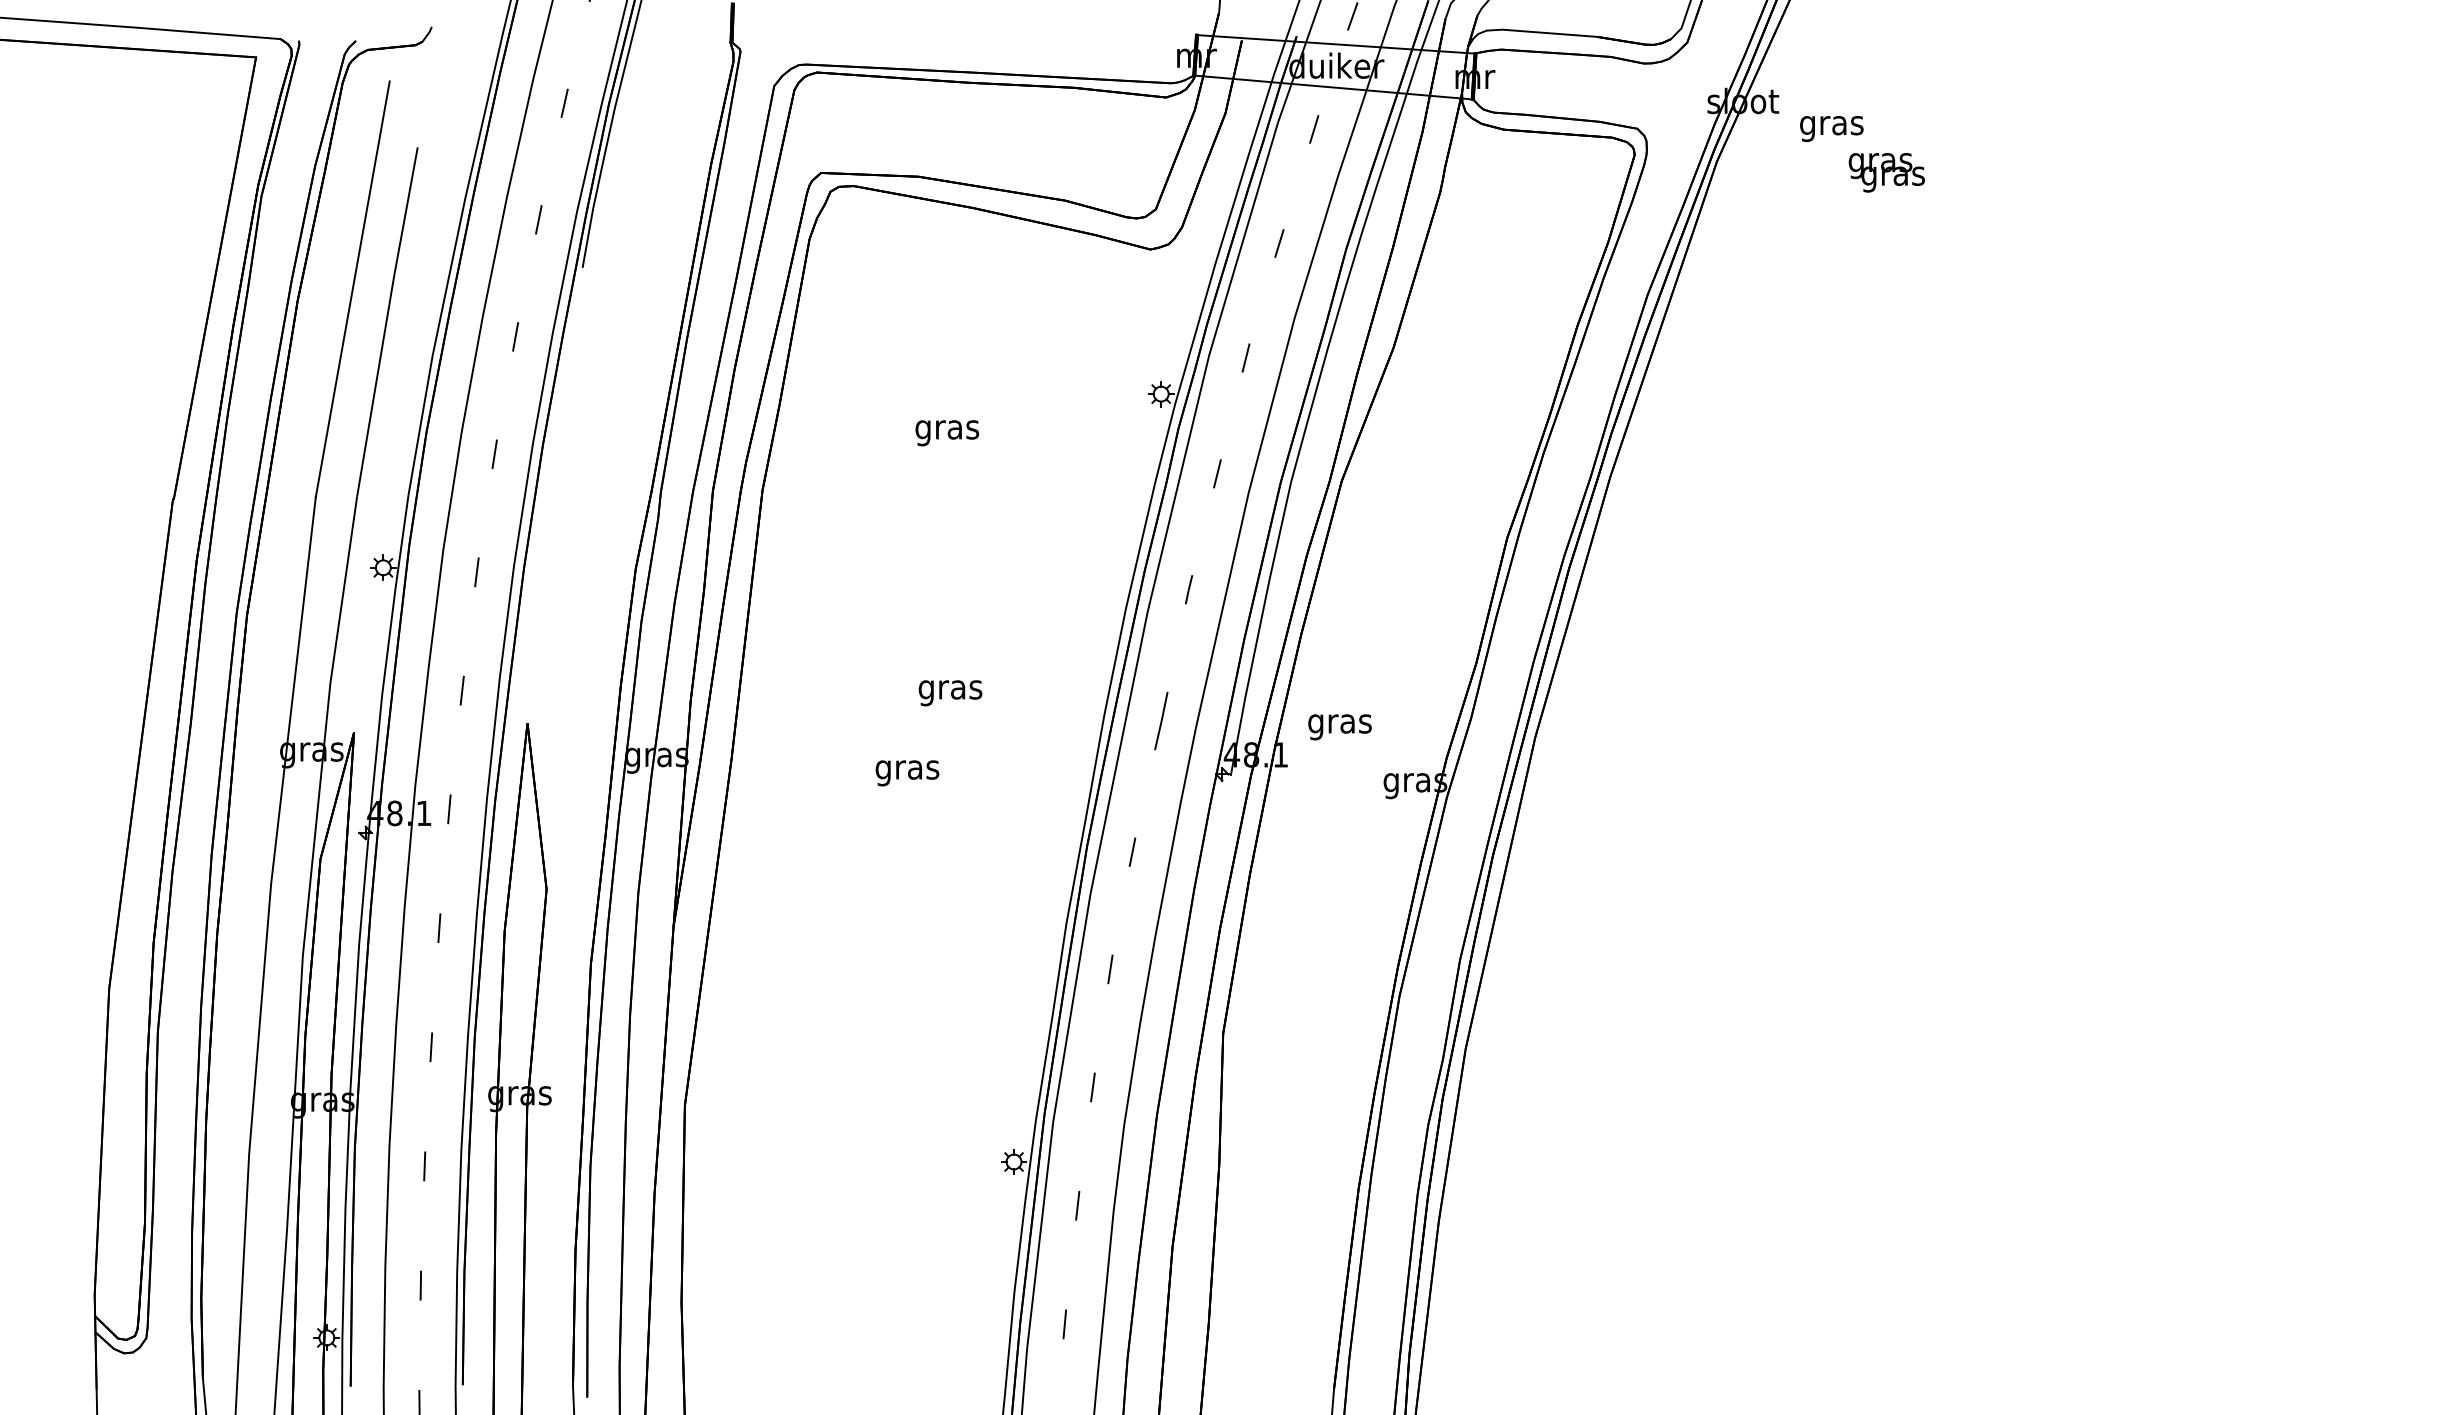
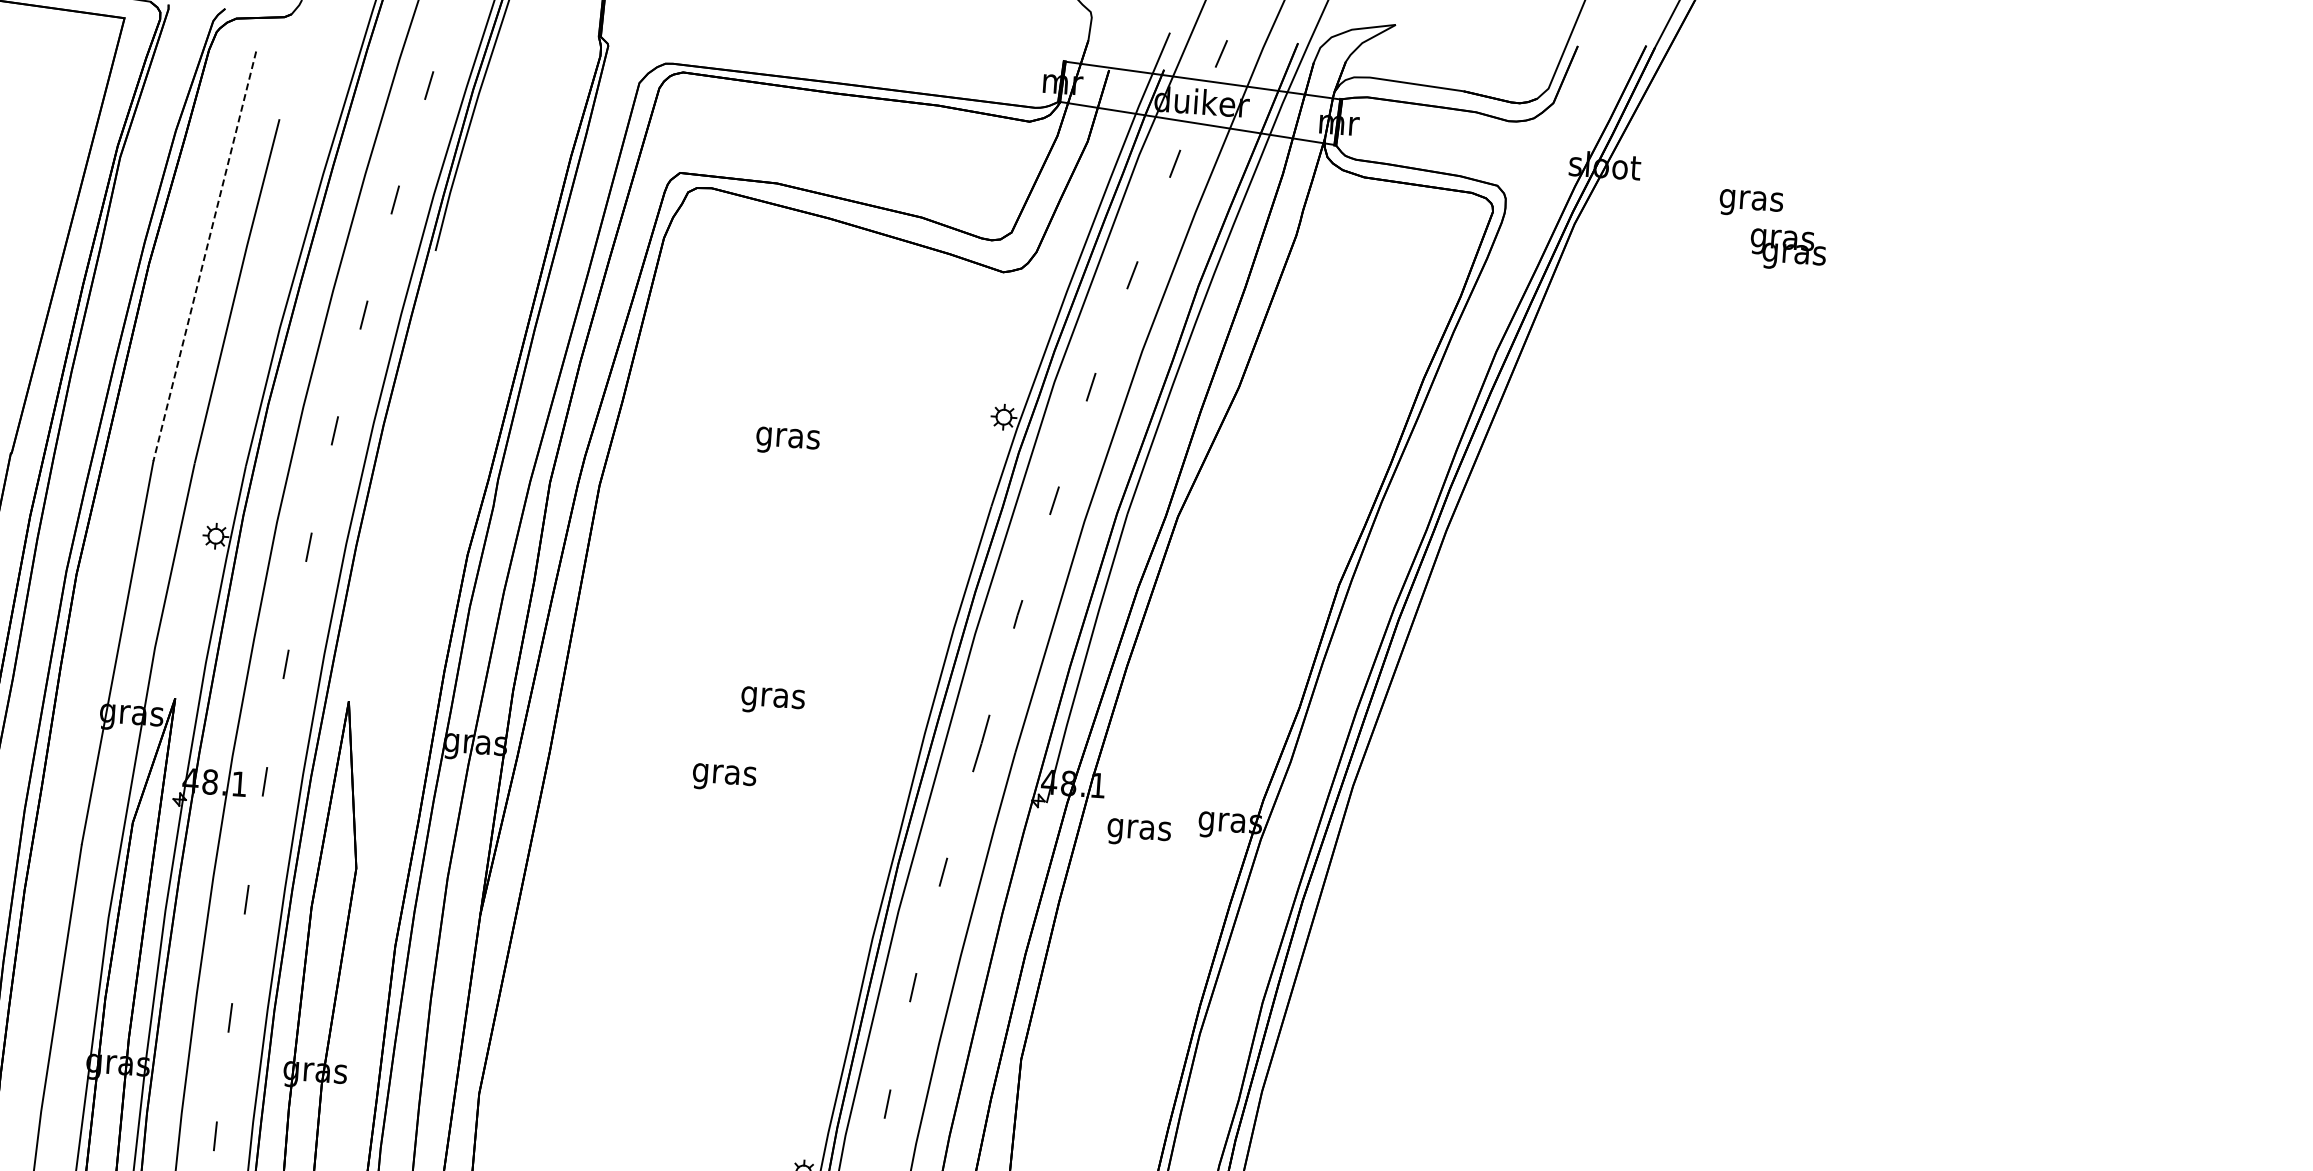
text: (1831, 128) -> (1751, 203), moved
text: (1886, 172) -> (1787, 249), moved
line: (352, 289) -> (204, 256), solid -> dashed
text: (1339, 727) -> (1138, 833), moved

